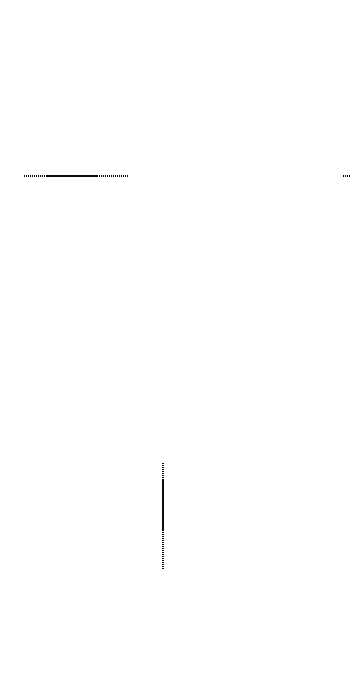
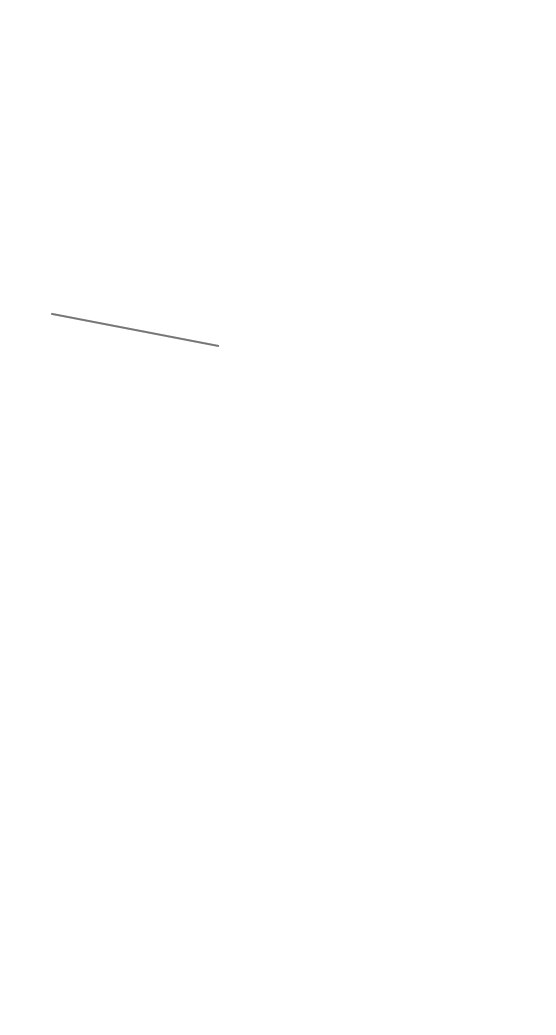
line: (162, 516) -> (168, 894), removed

